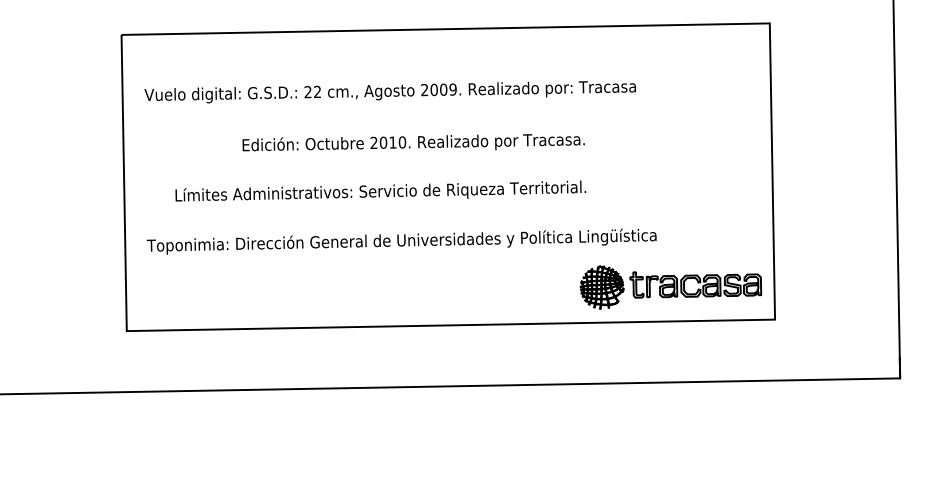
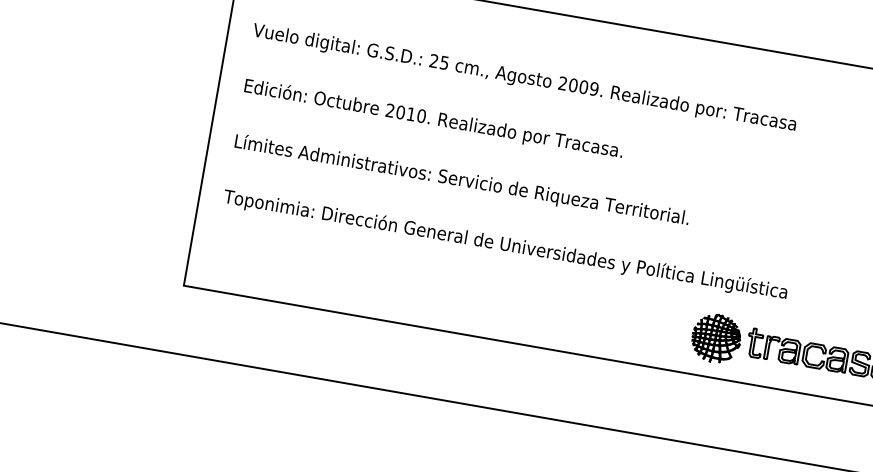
text: (317, 91) -> (444, 62), 22 -> 25
text: (413, 142) -> (433, 118), moved
text: (380, 190) -> (462, 178), moved

